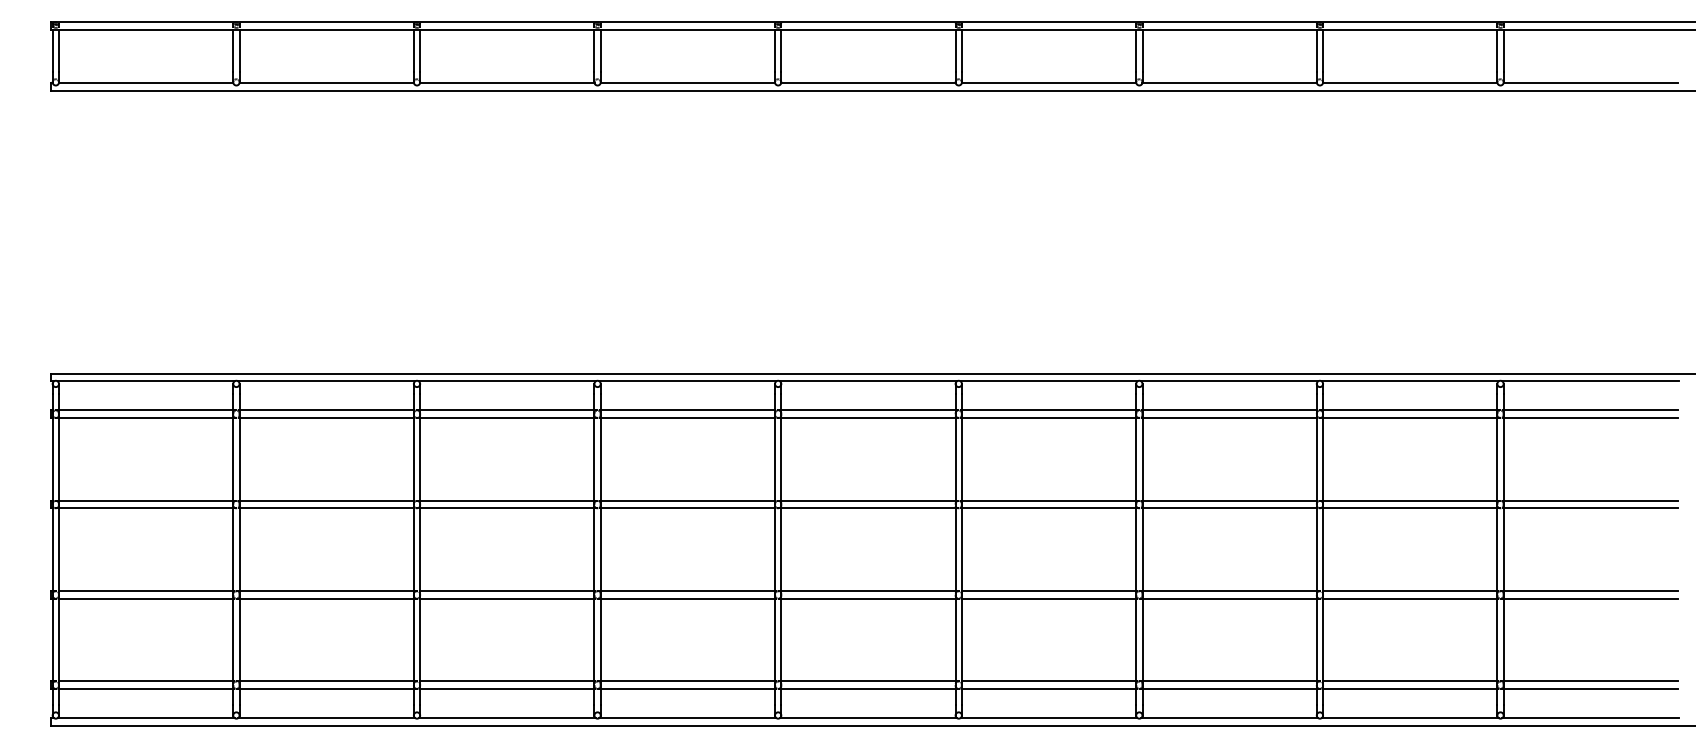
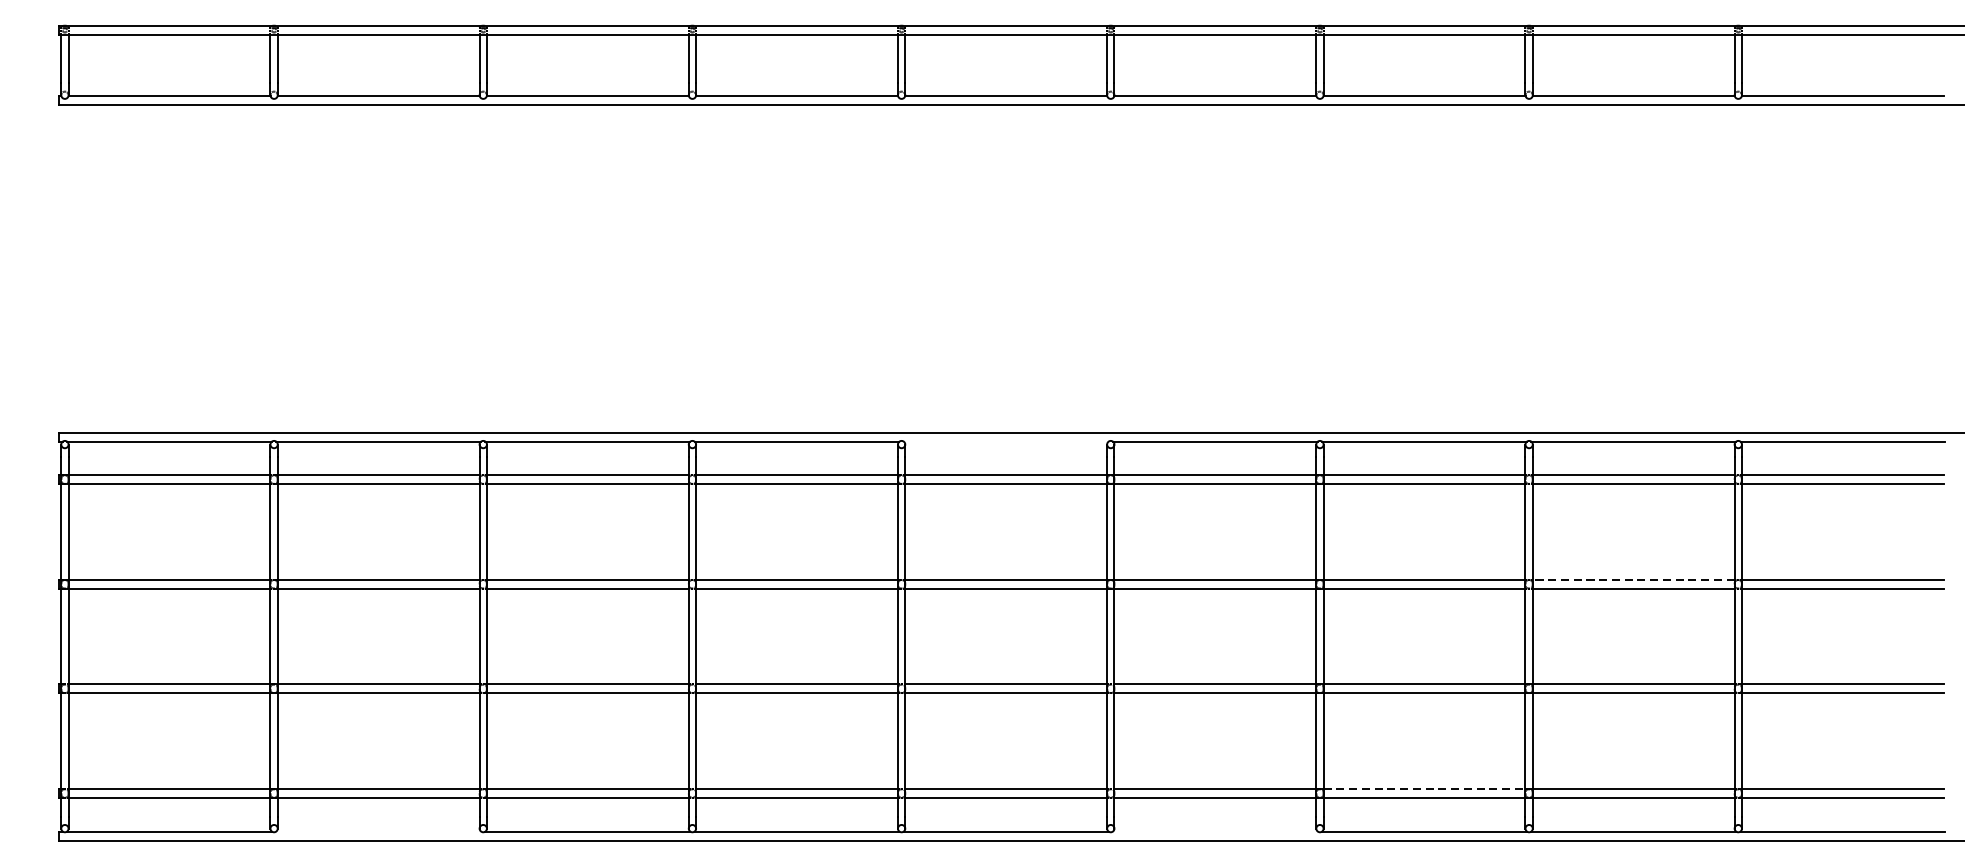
line: (868, 381) -> (1006, 441), removed
line: (1409, 500) -> (1632, 579), solid -> dashed
line: (1230, 681) -> (1425, 789), solid -> dashed
line: (326, 718) -> (378, 832), removed
line: (1048, 718) -> (1214, 832), removed

